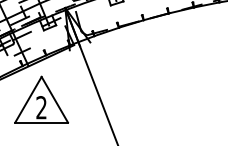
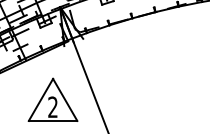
part: (41, 99) -> (52, 99), moved

